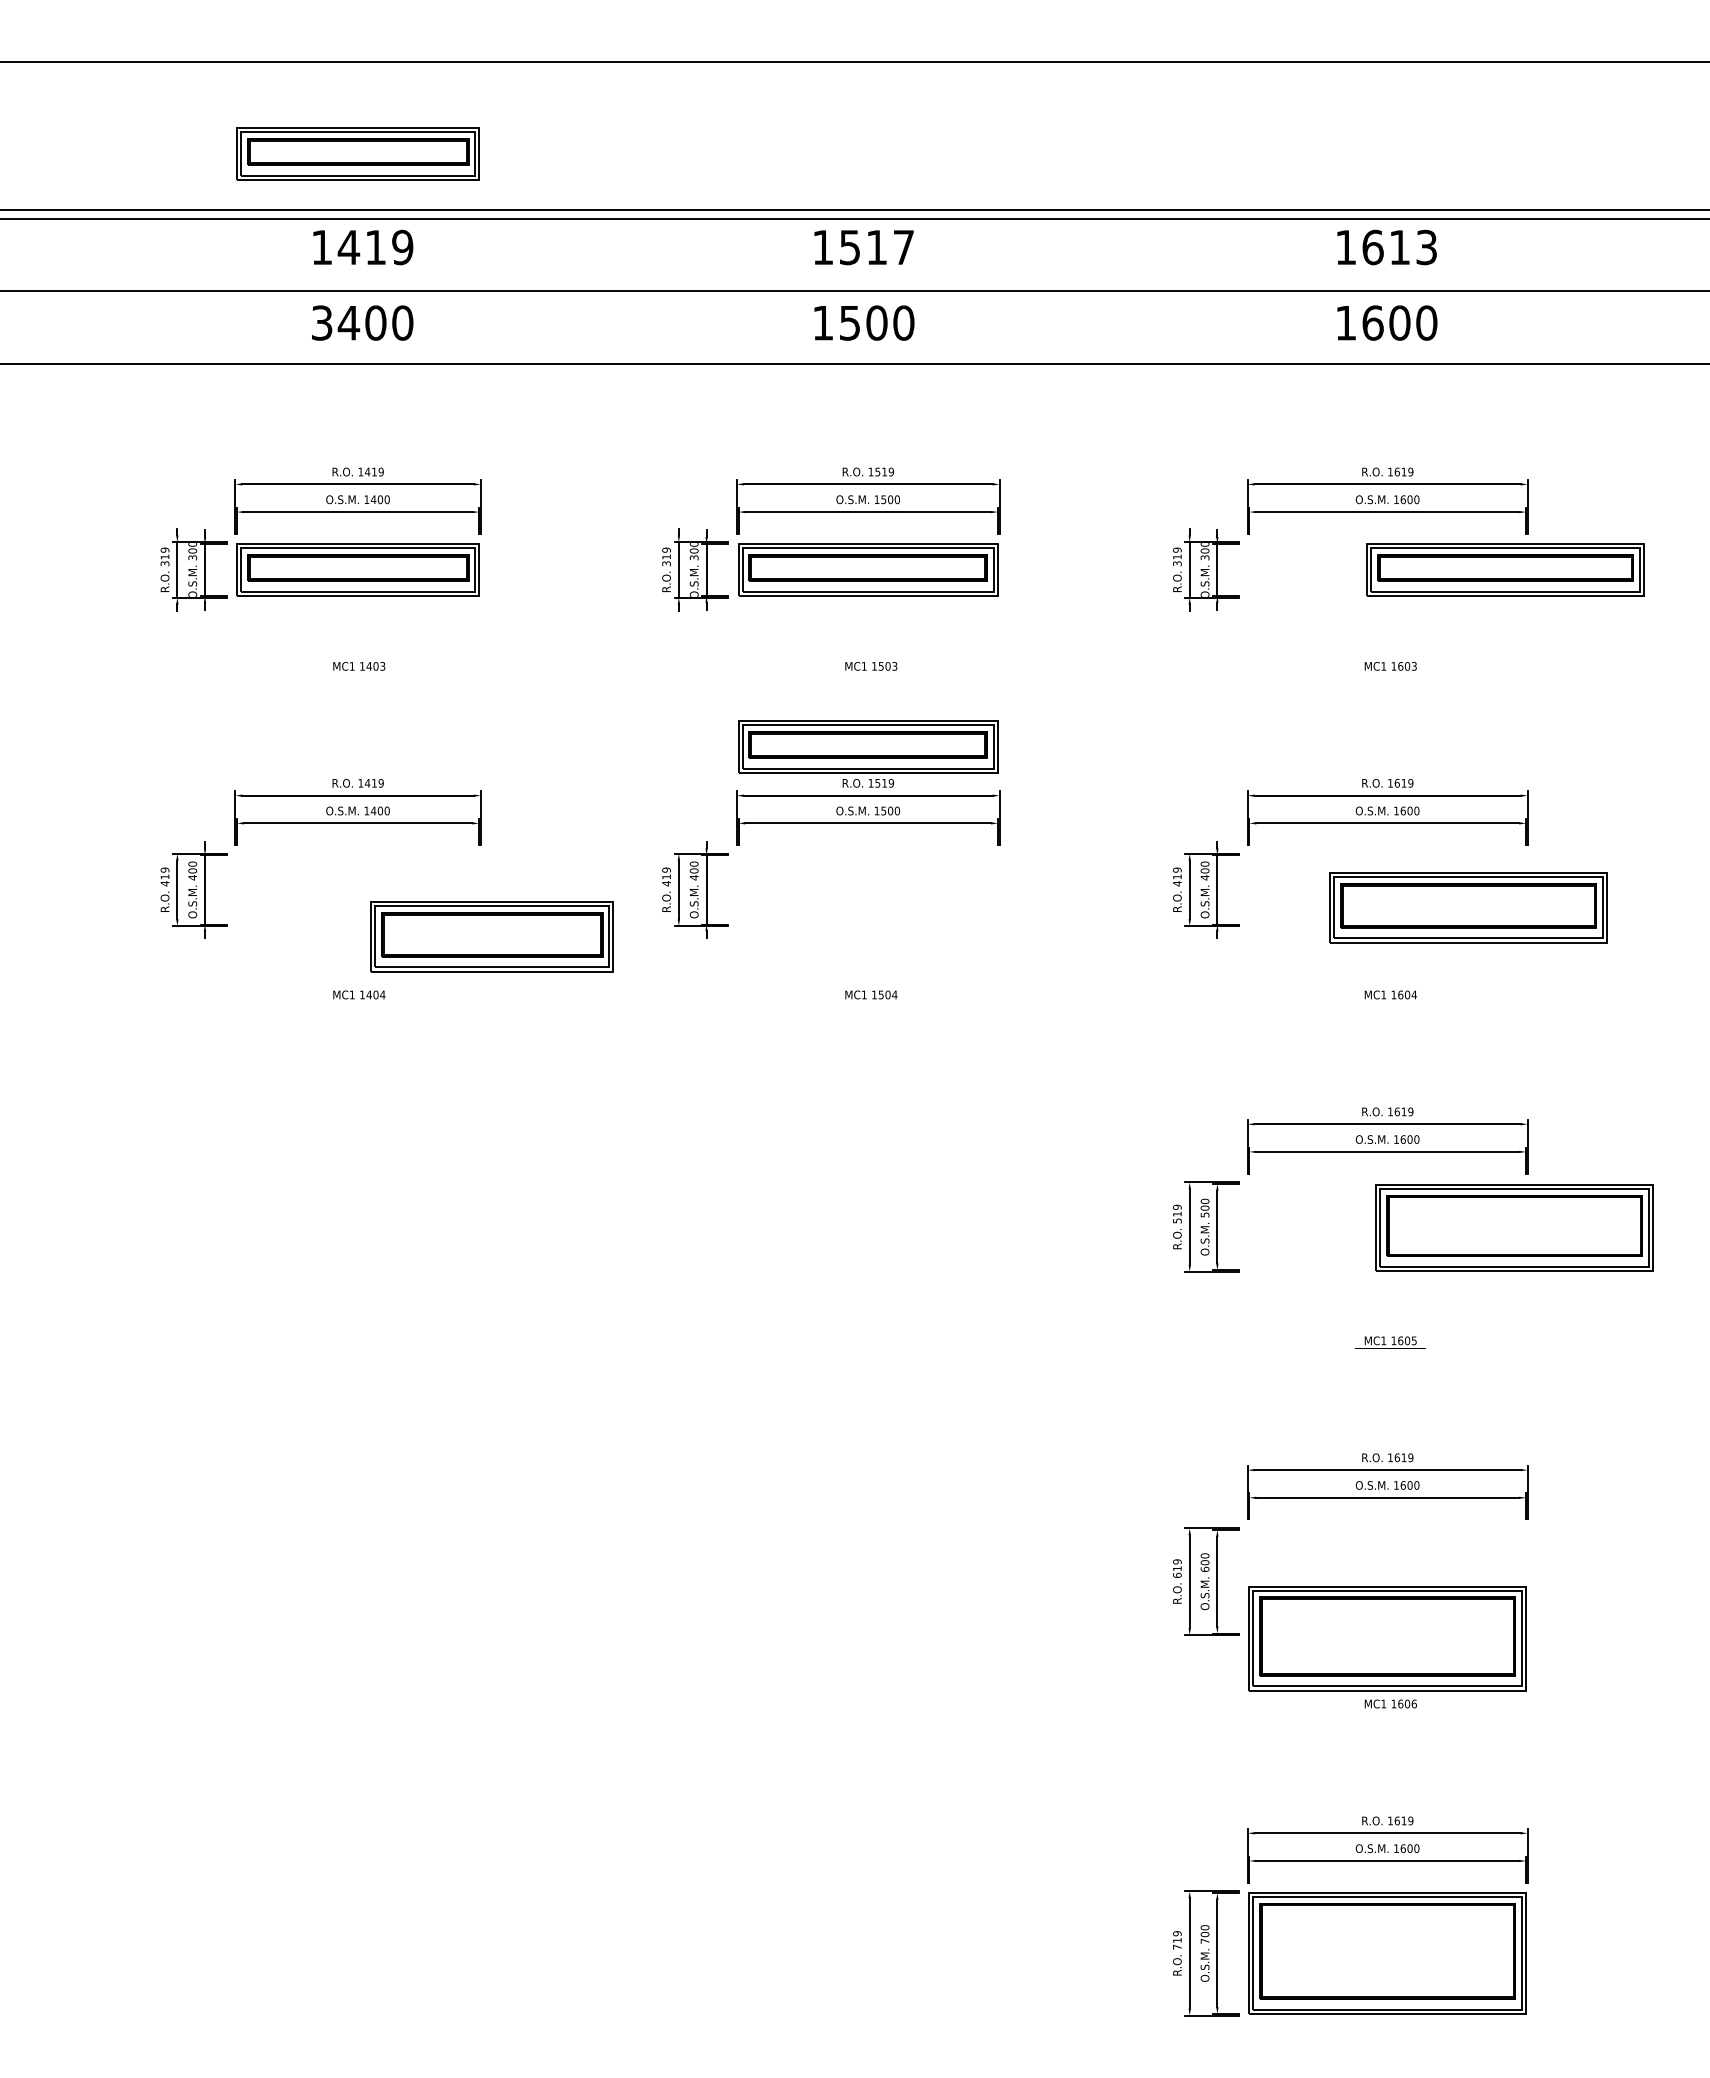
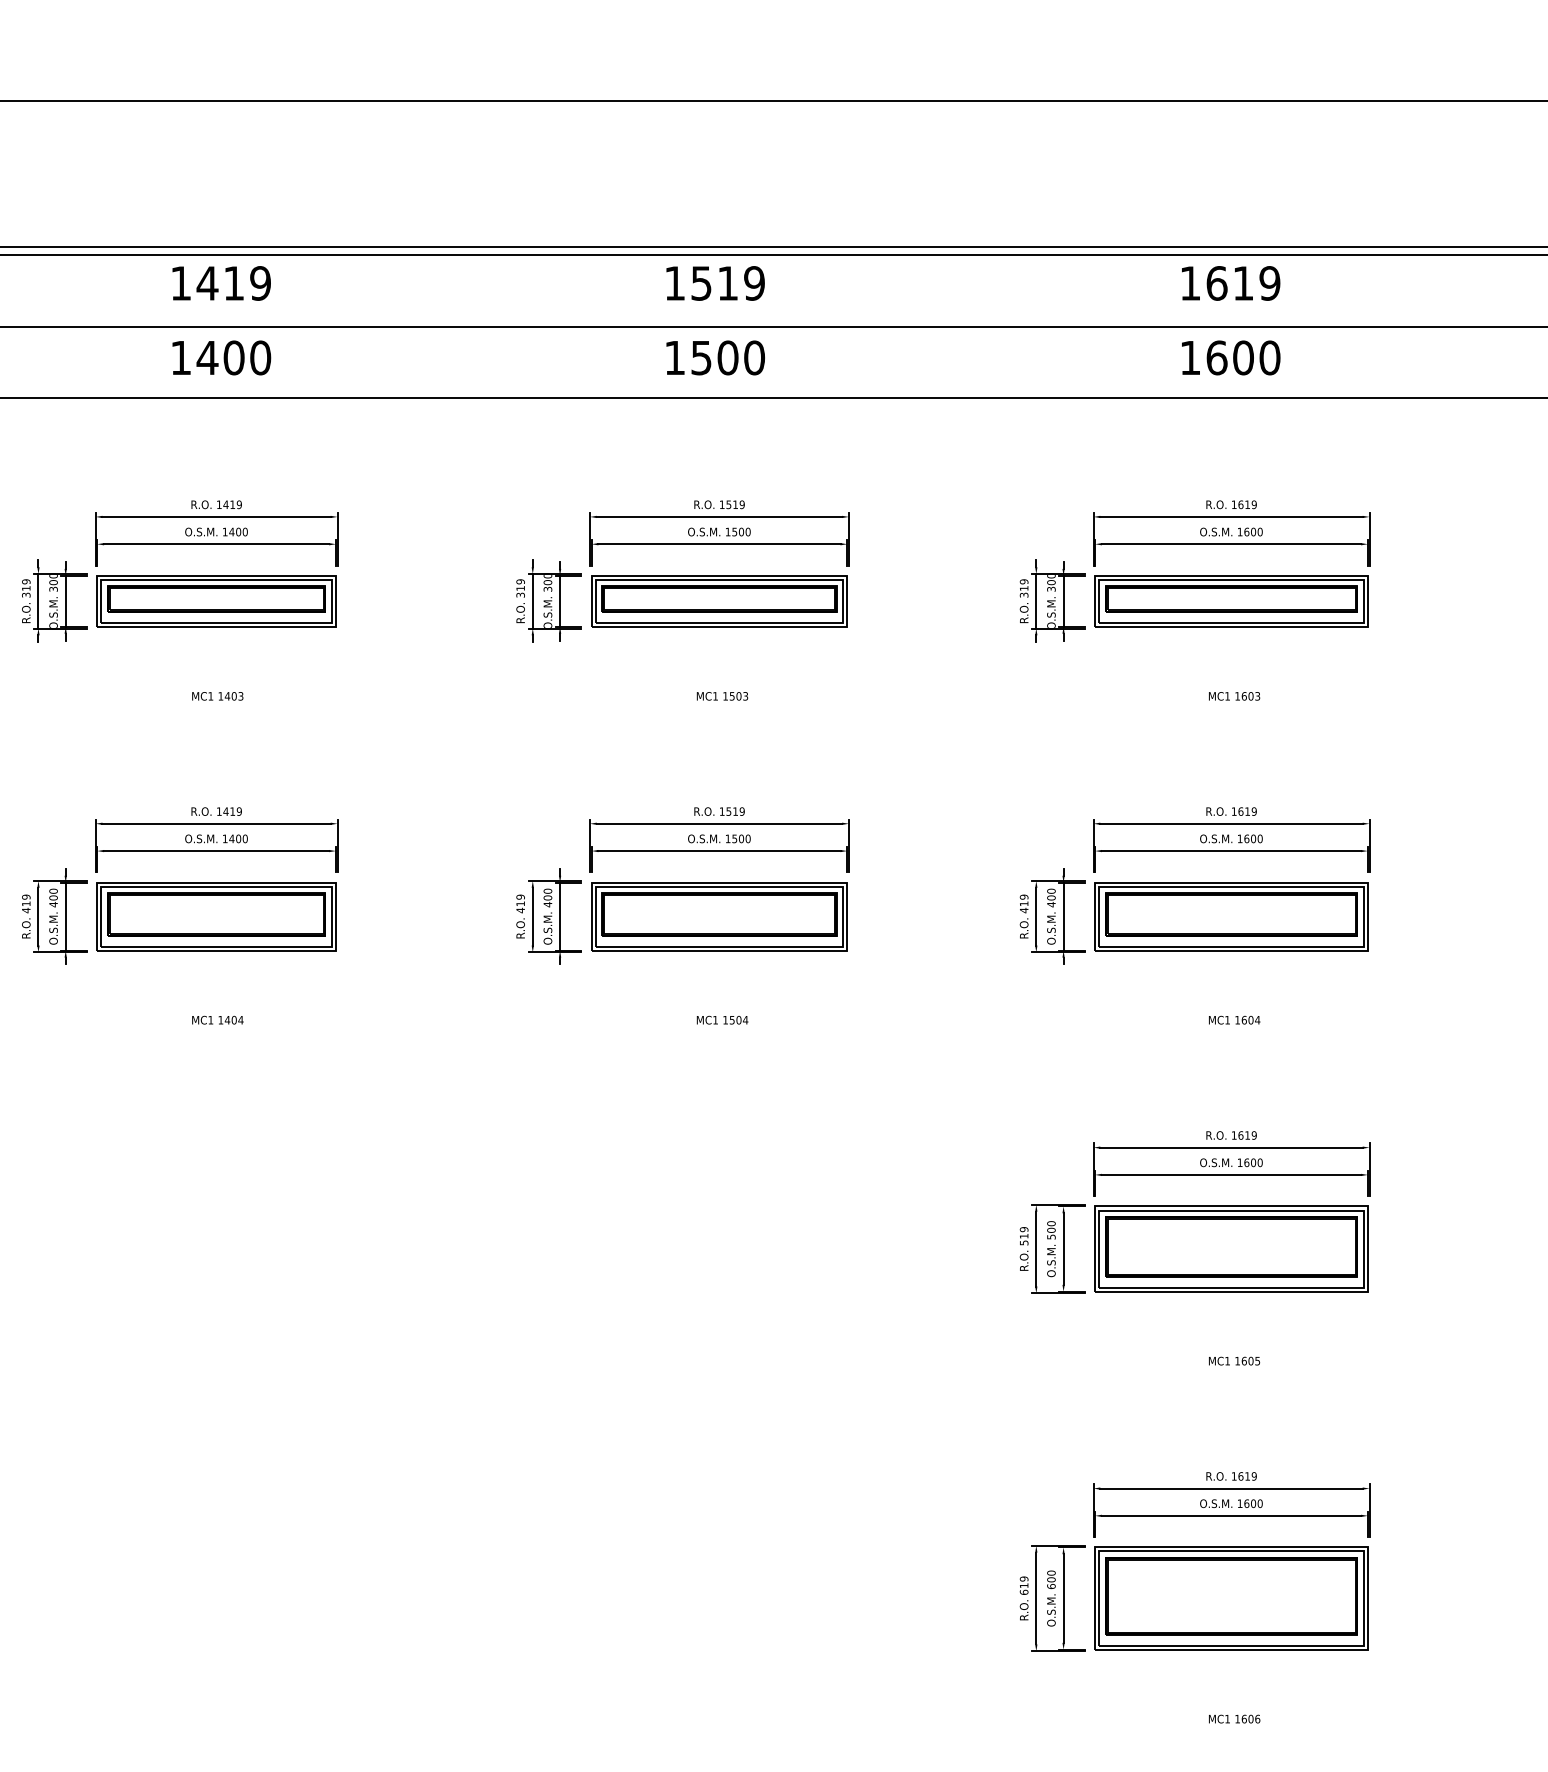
part: (357, 153) -> (216, 190), removed
text: (903, 247) -> (754, 283), 1517 -> 1519
text: (1426, 247) -> (1269, 283), 1613 -> 1619
text: (322, 322) -> (181, 357), 3400 -> 1400
part: (1505, 569) -> (1231, 600), moved
part: (868, 746) -> (719, 775), removed
part: (868, 889) -> (719, 916), added
part: (1468, 907) -> (1231, 916), moved
part: (491, 936) -> (216, 916), moved
part: (1514, 1227) -> (1231, 1248), moved
part: (1387, 1638) -> (1231, 1598), moved

